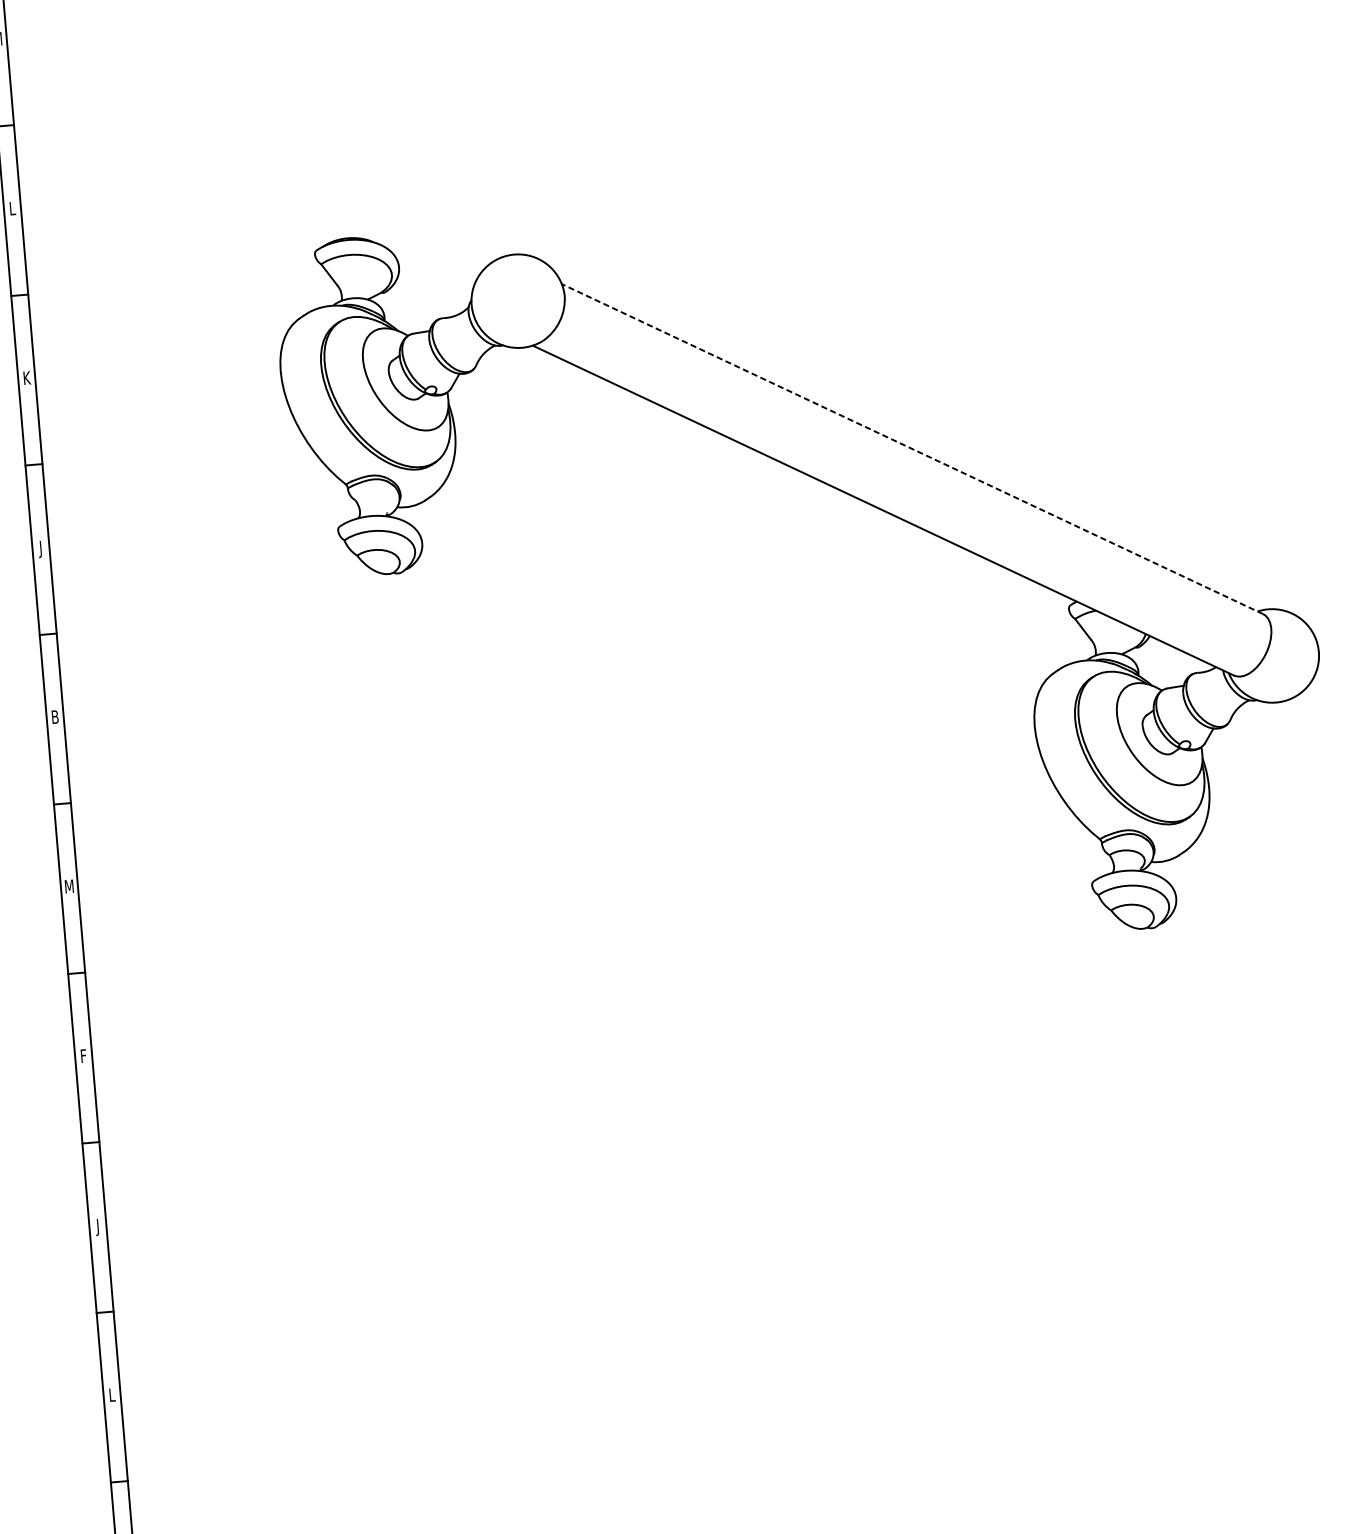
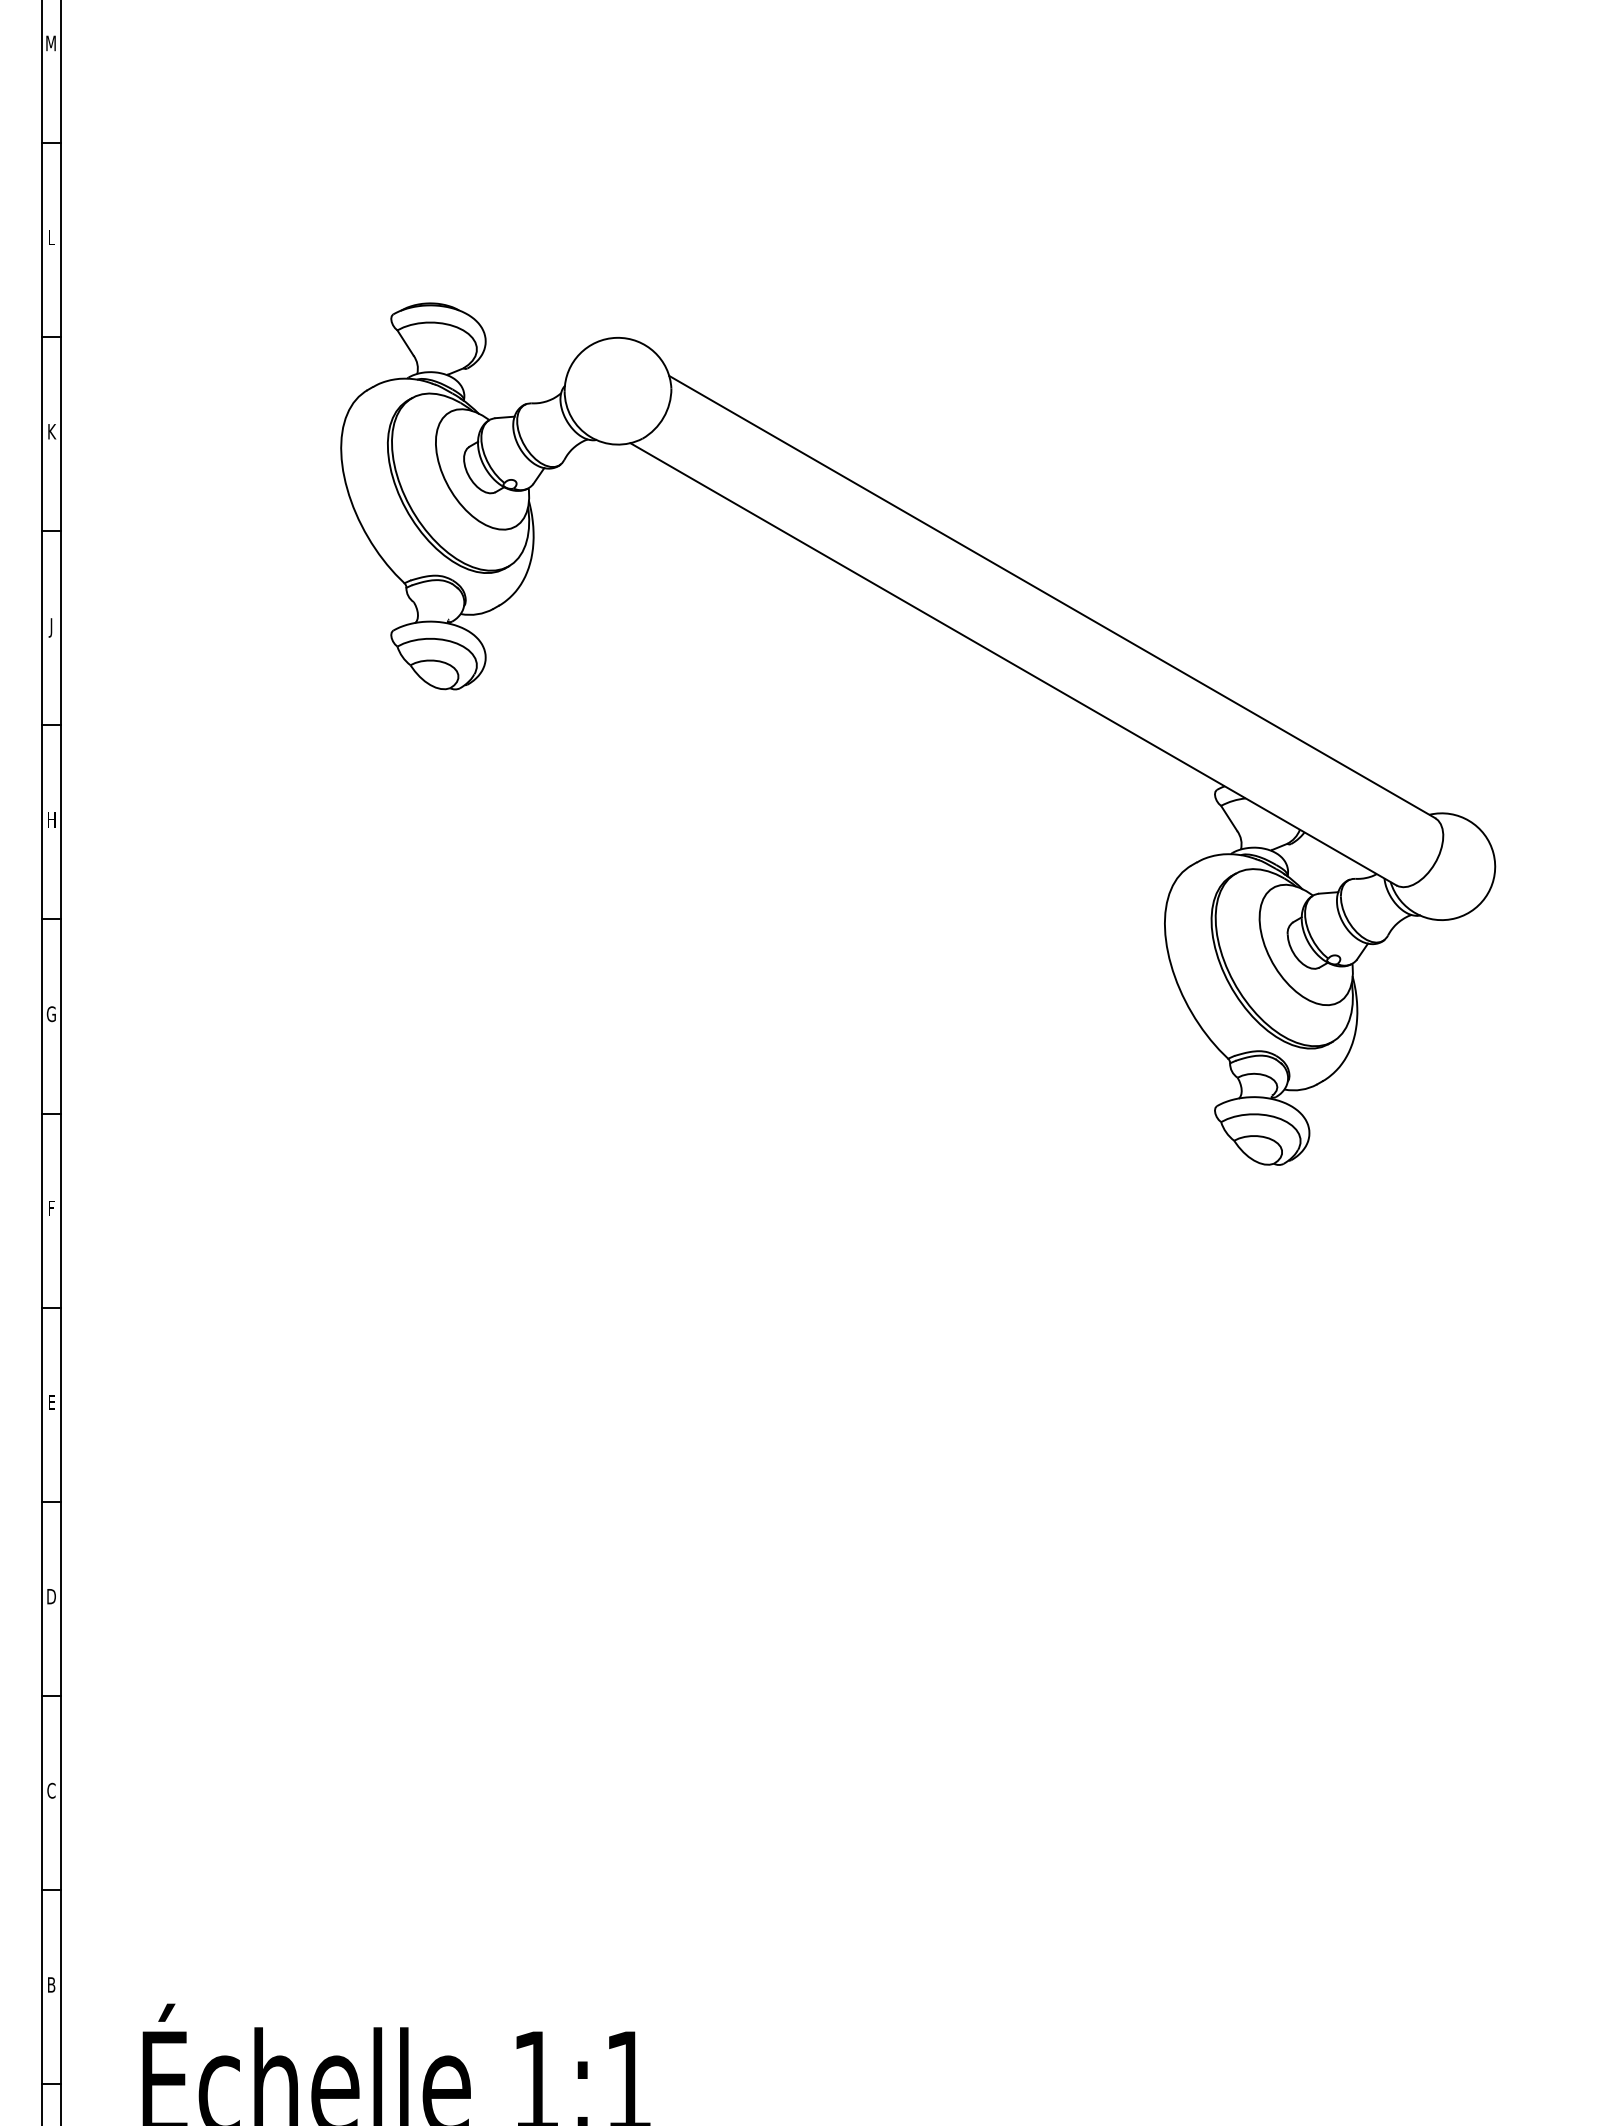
line: (911, 448) -> (1051, 596), dashed -> solid
text: (55, 716) -> (51, 819), B -> H
text: (69, 886) -> (51, 1014), M -> G
text: (97, 1227) -> (51, 1404), J -> E
text: (112, 1394) -> (51, 1596), L -> D

